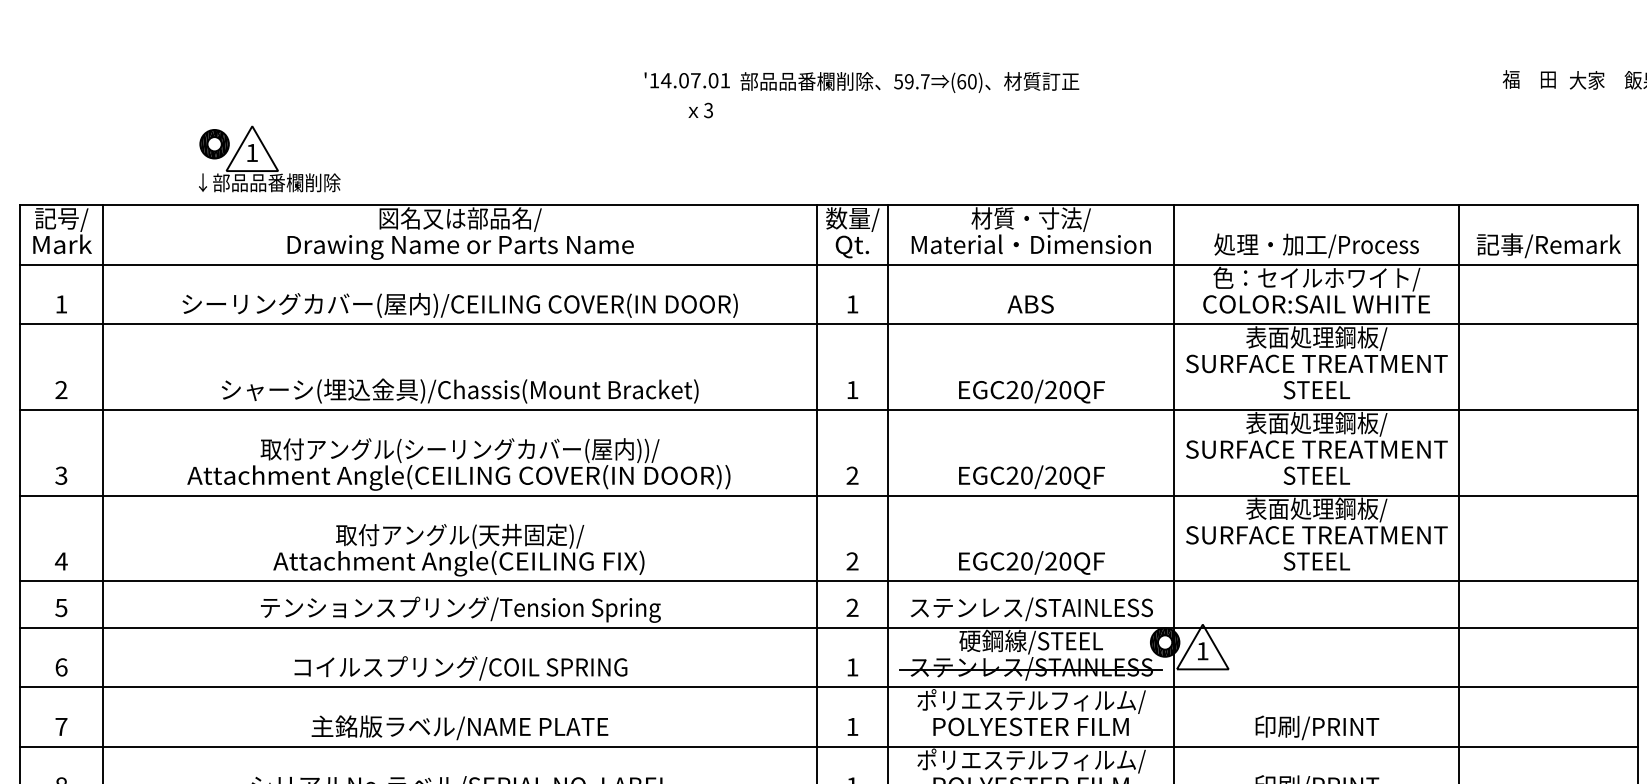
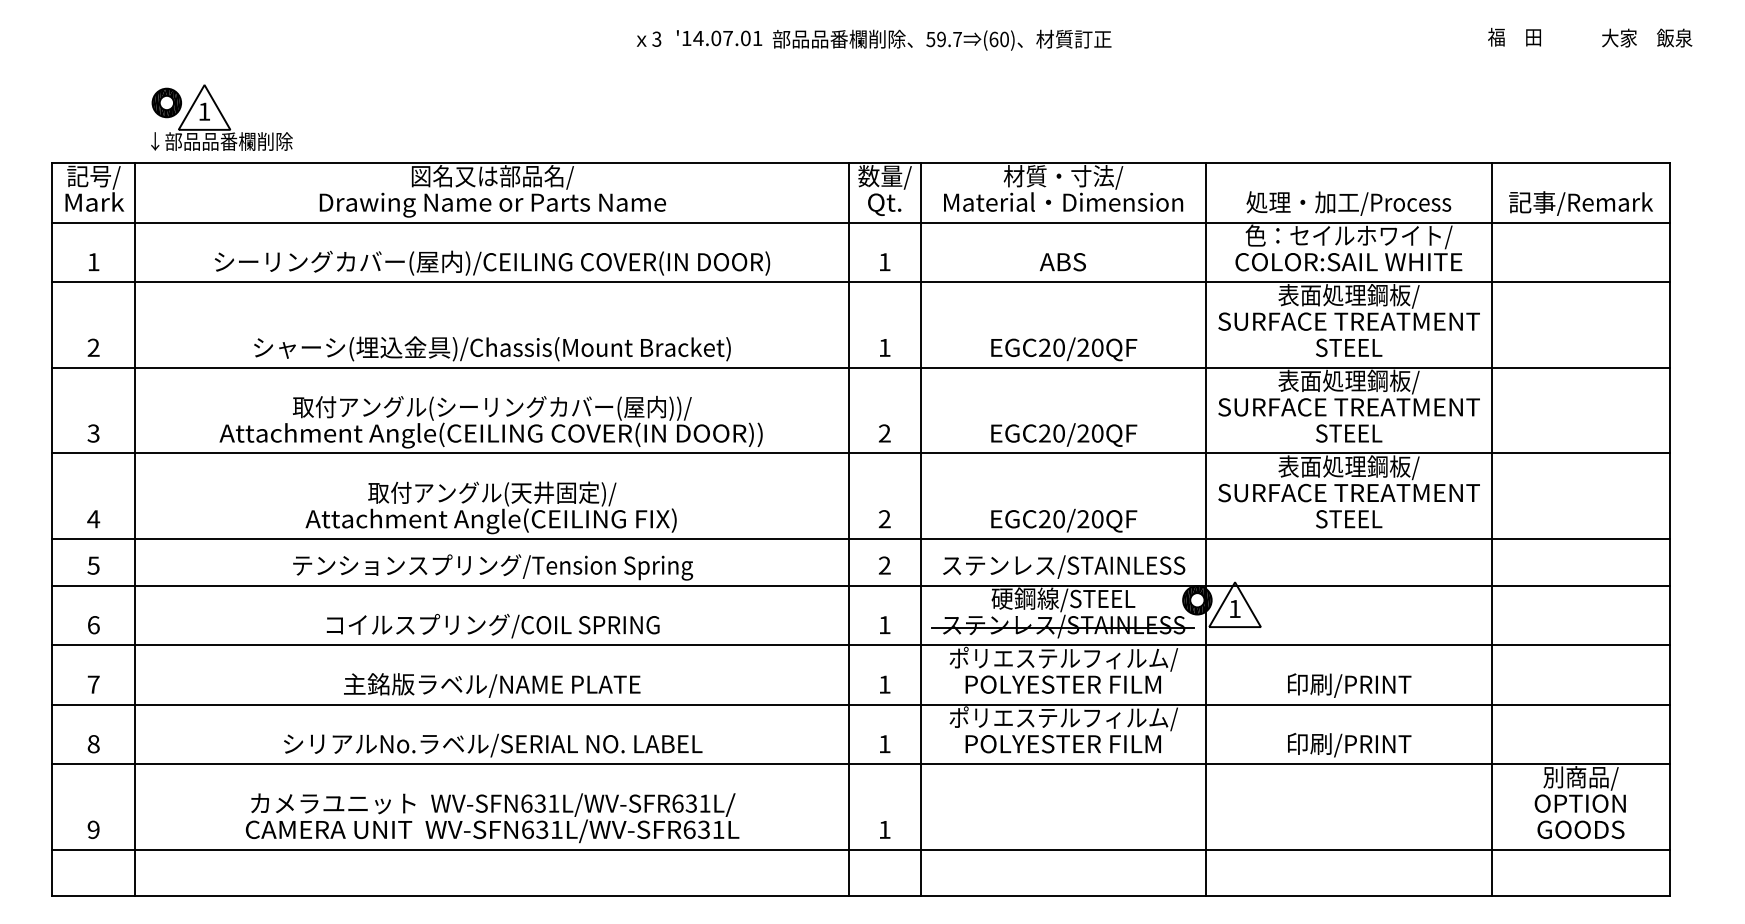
text: (1529, 78) -> (1514, 36), moved
text: (701, 109) -> (649, 38), moved
part: (269, 158) -> (221, 117), moved

